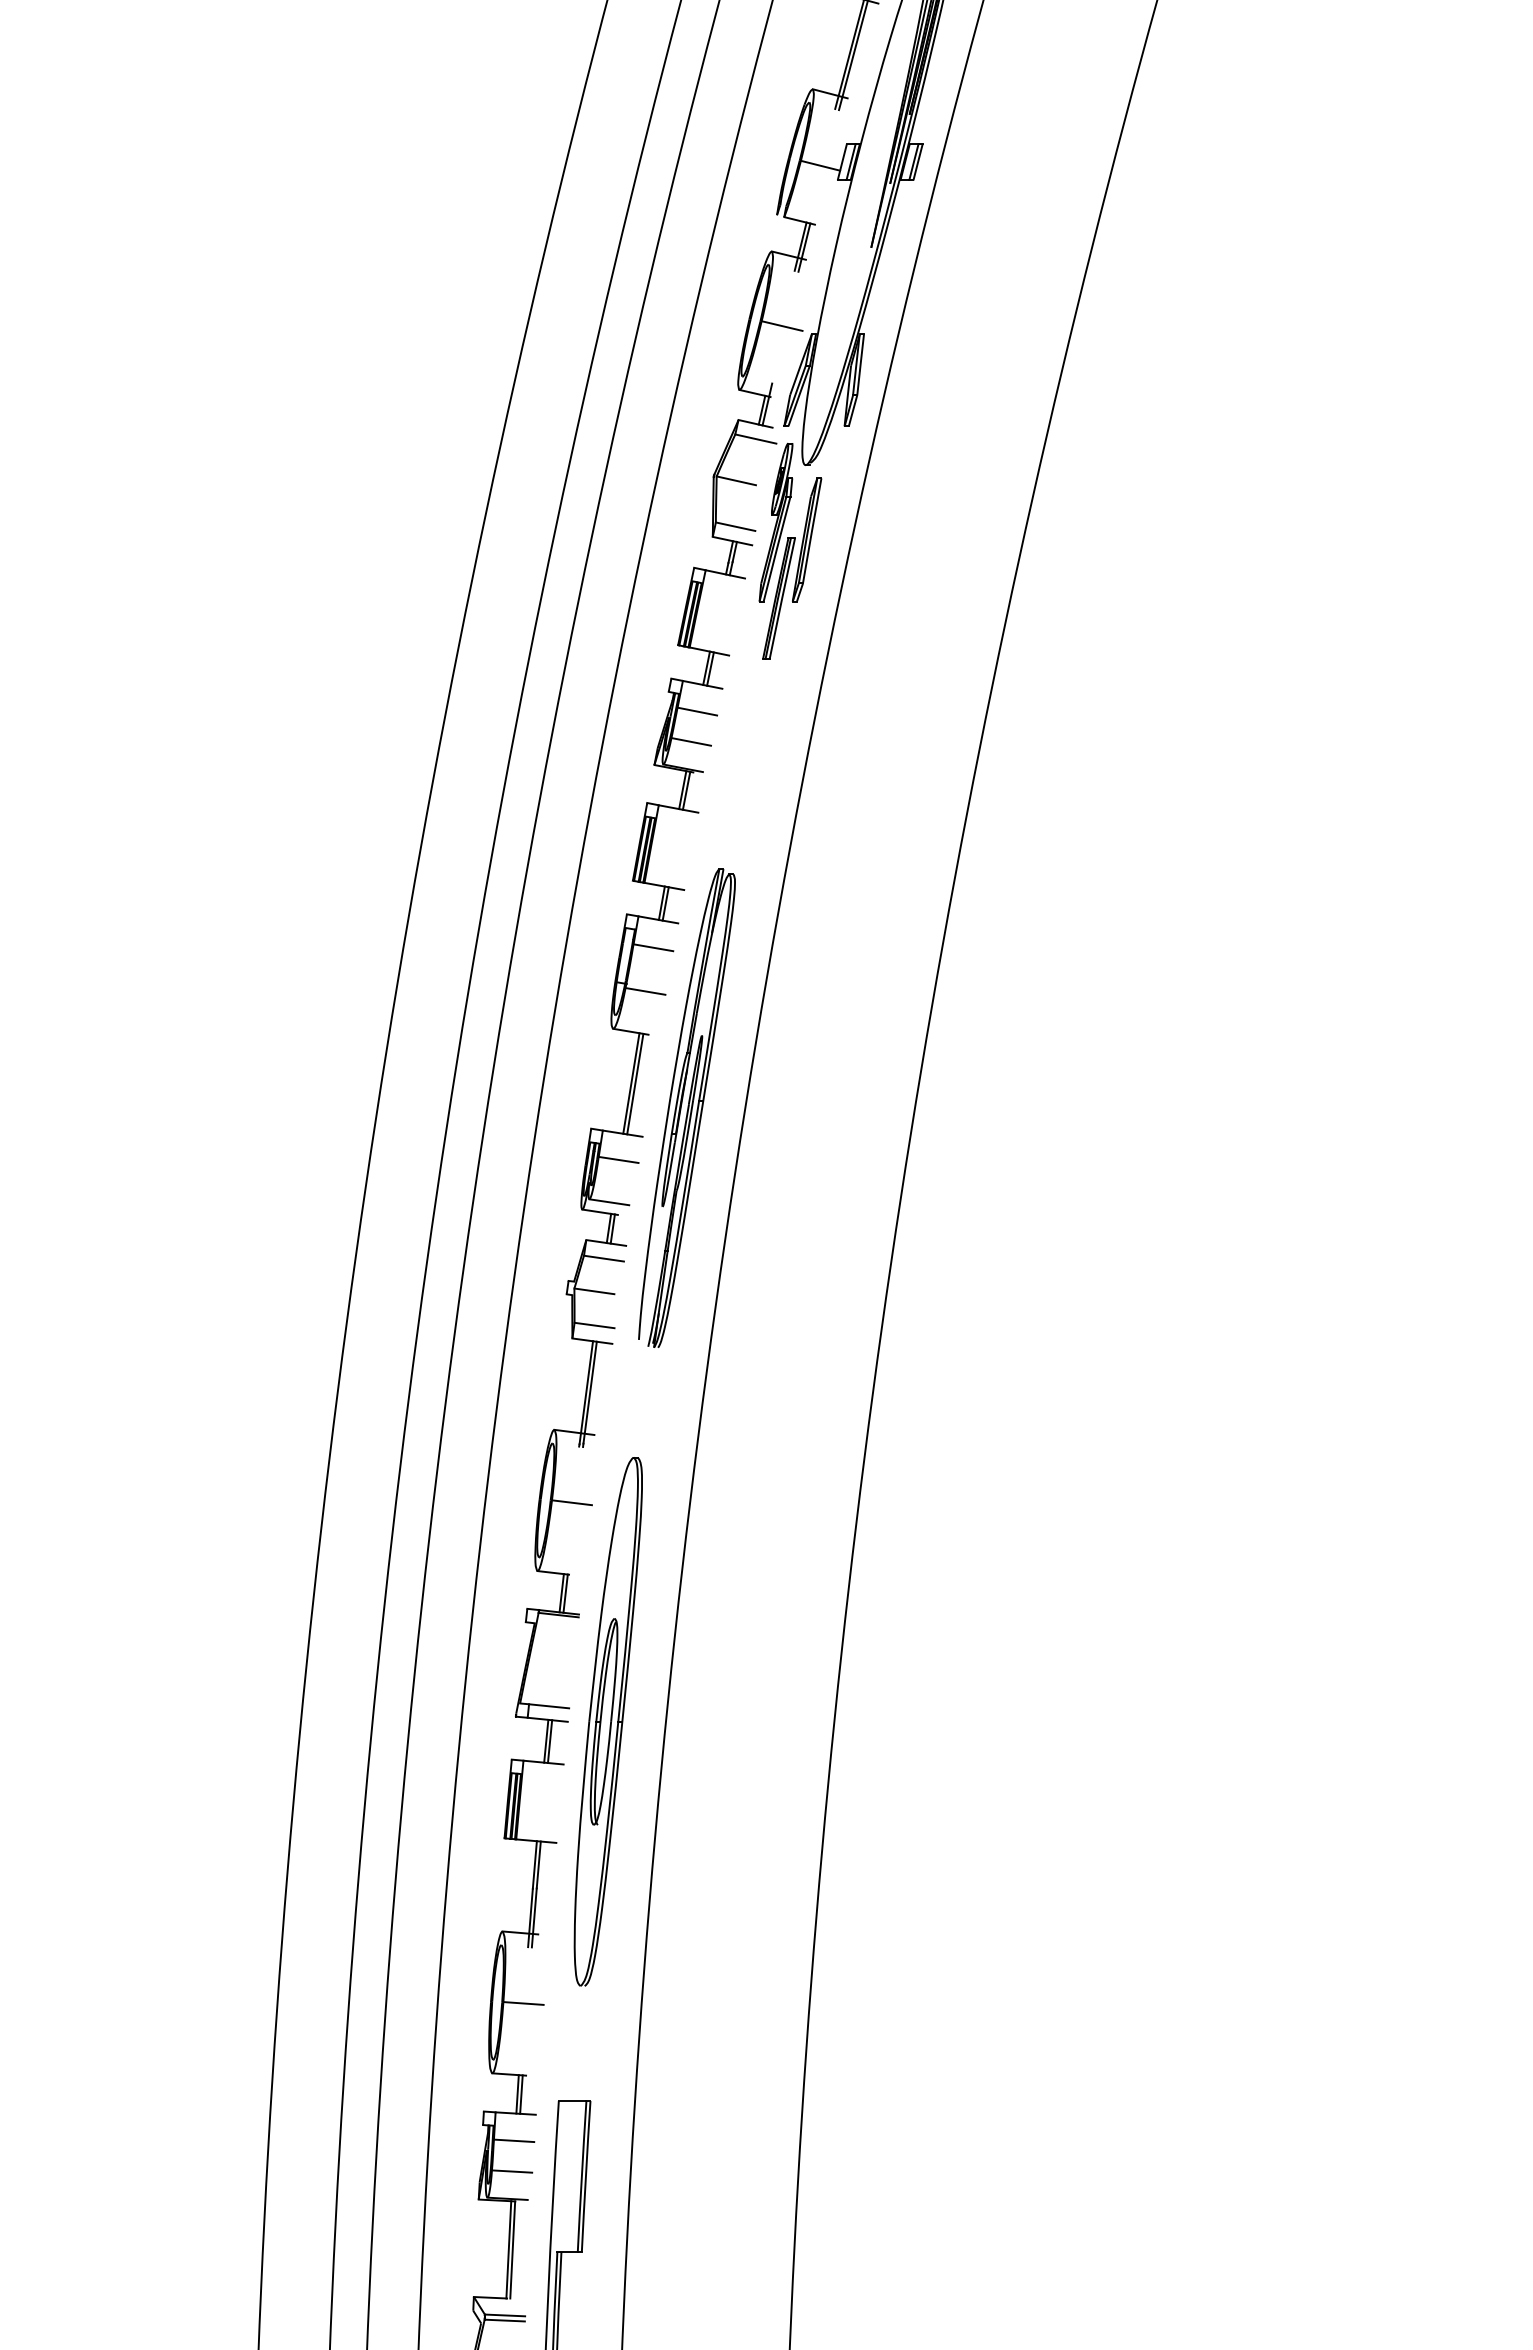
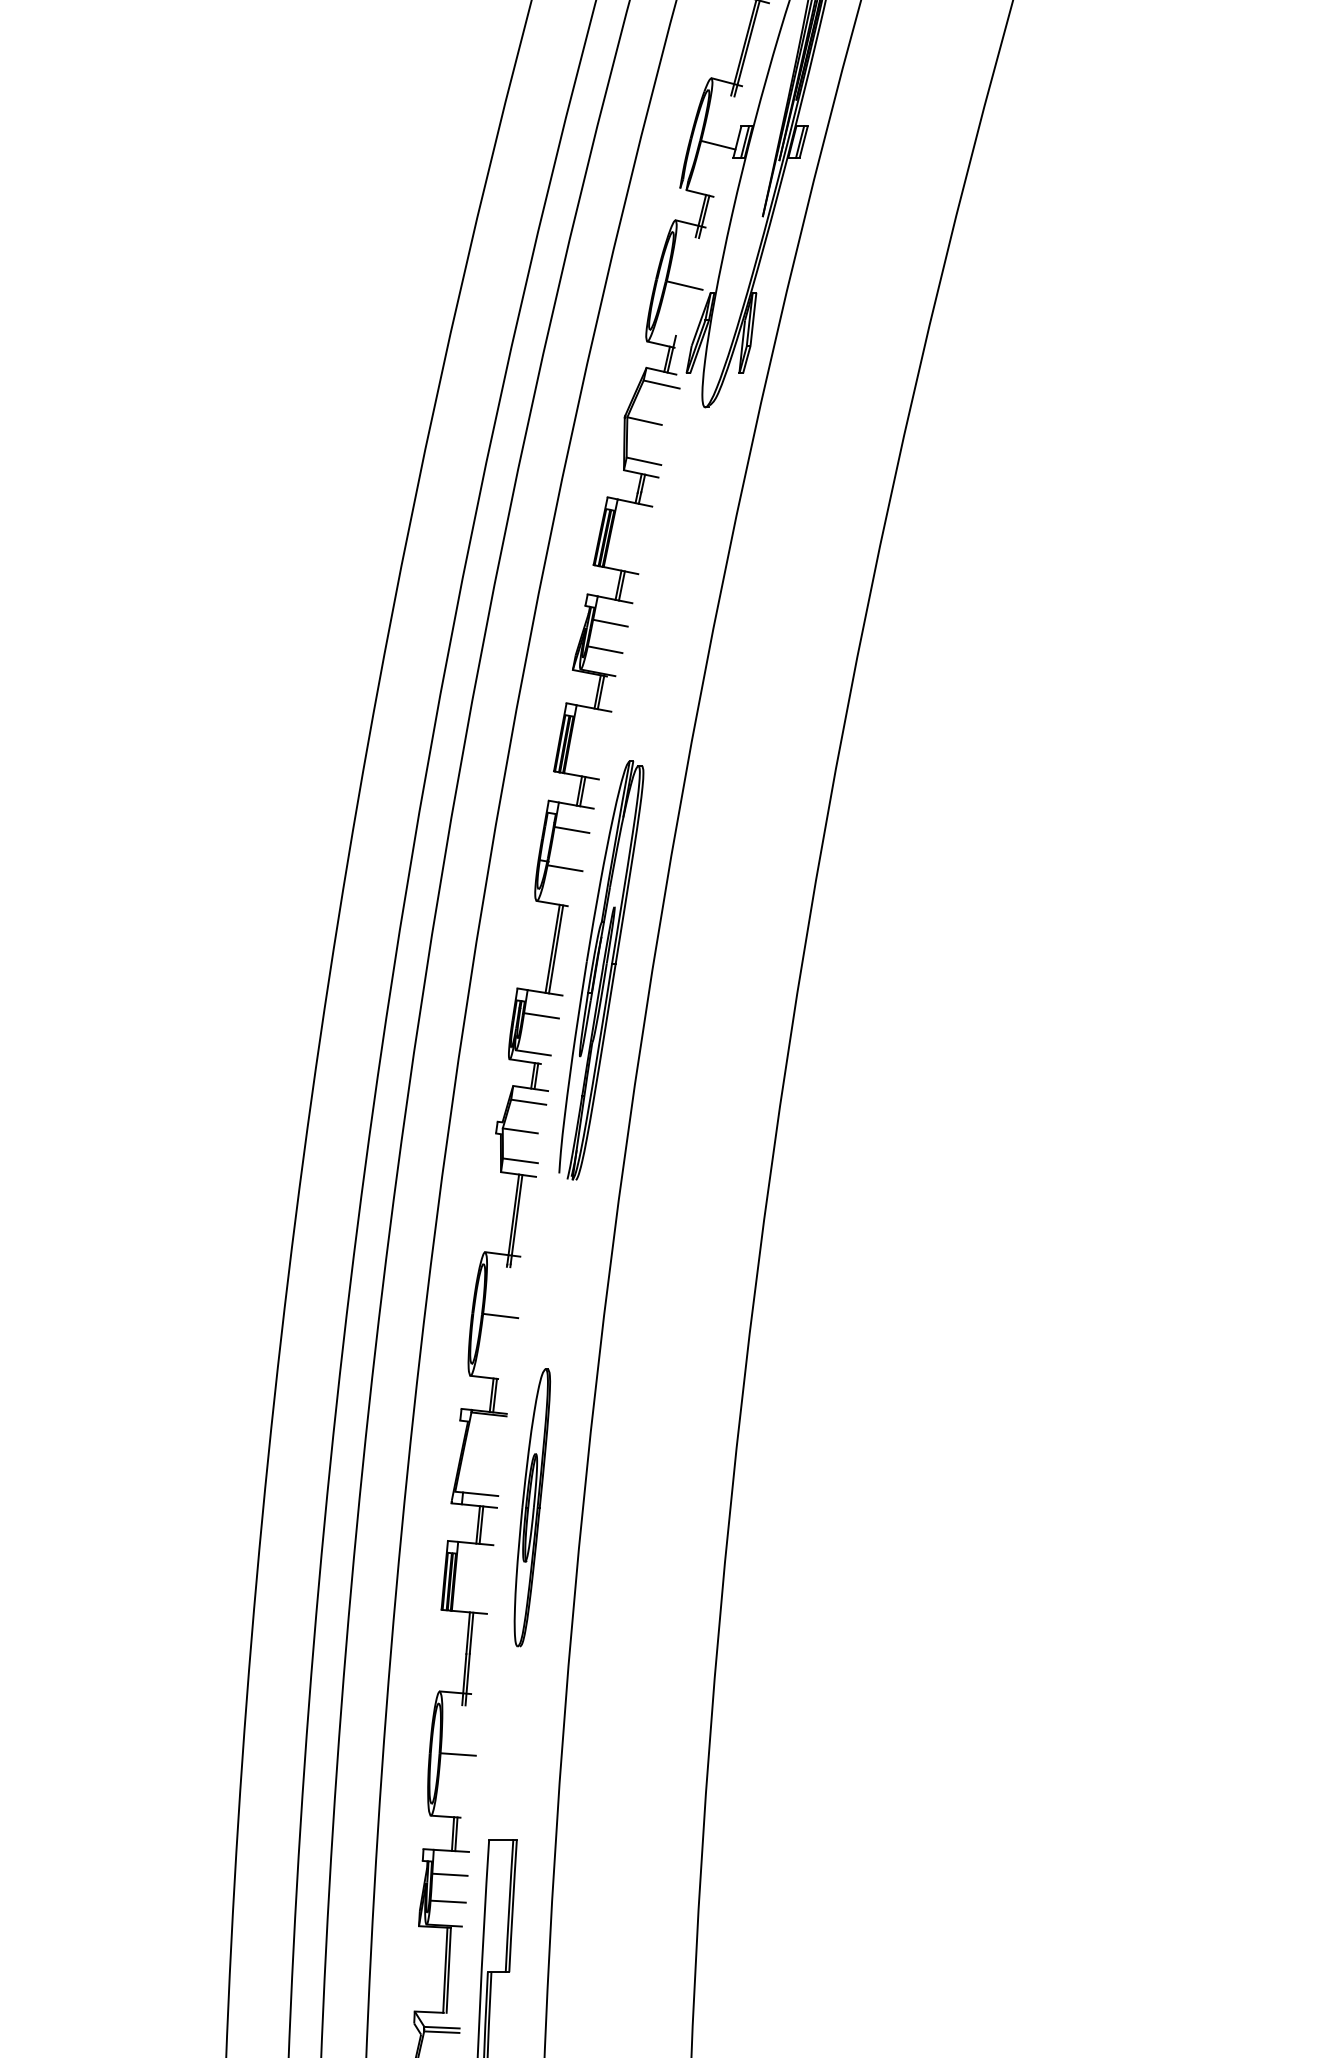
part: (790, 550) -> (692, 482), removed
part: (607, 1721) -> (531, 1507), size x0.6

